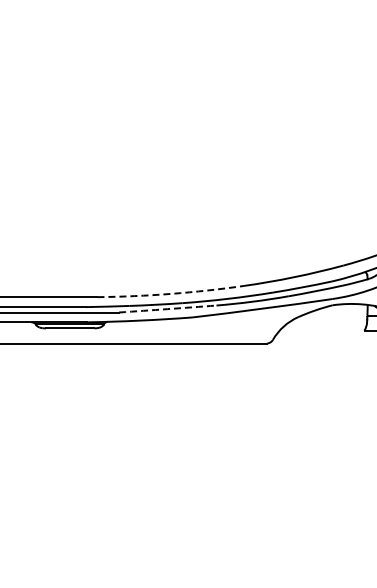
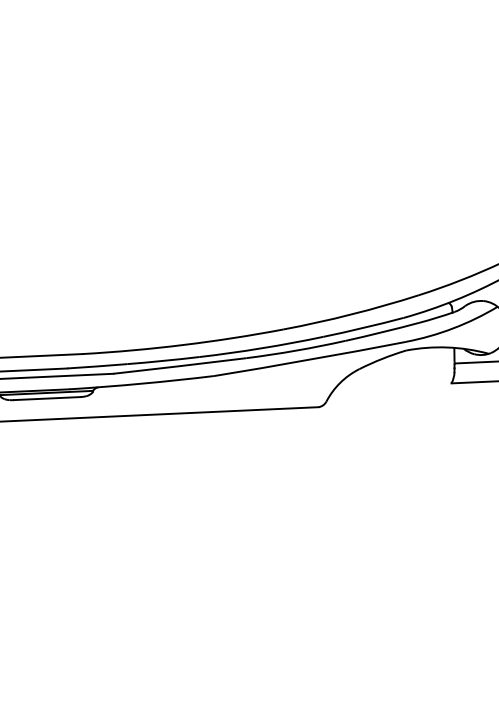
arc: (170, 293) -> (182, 344), dashed -> solid
arc: (167, 309) -> (179, 366), dashed -> solid

